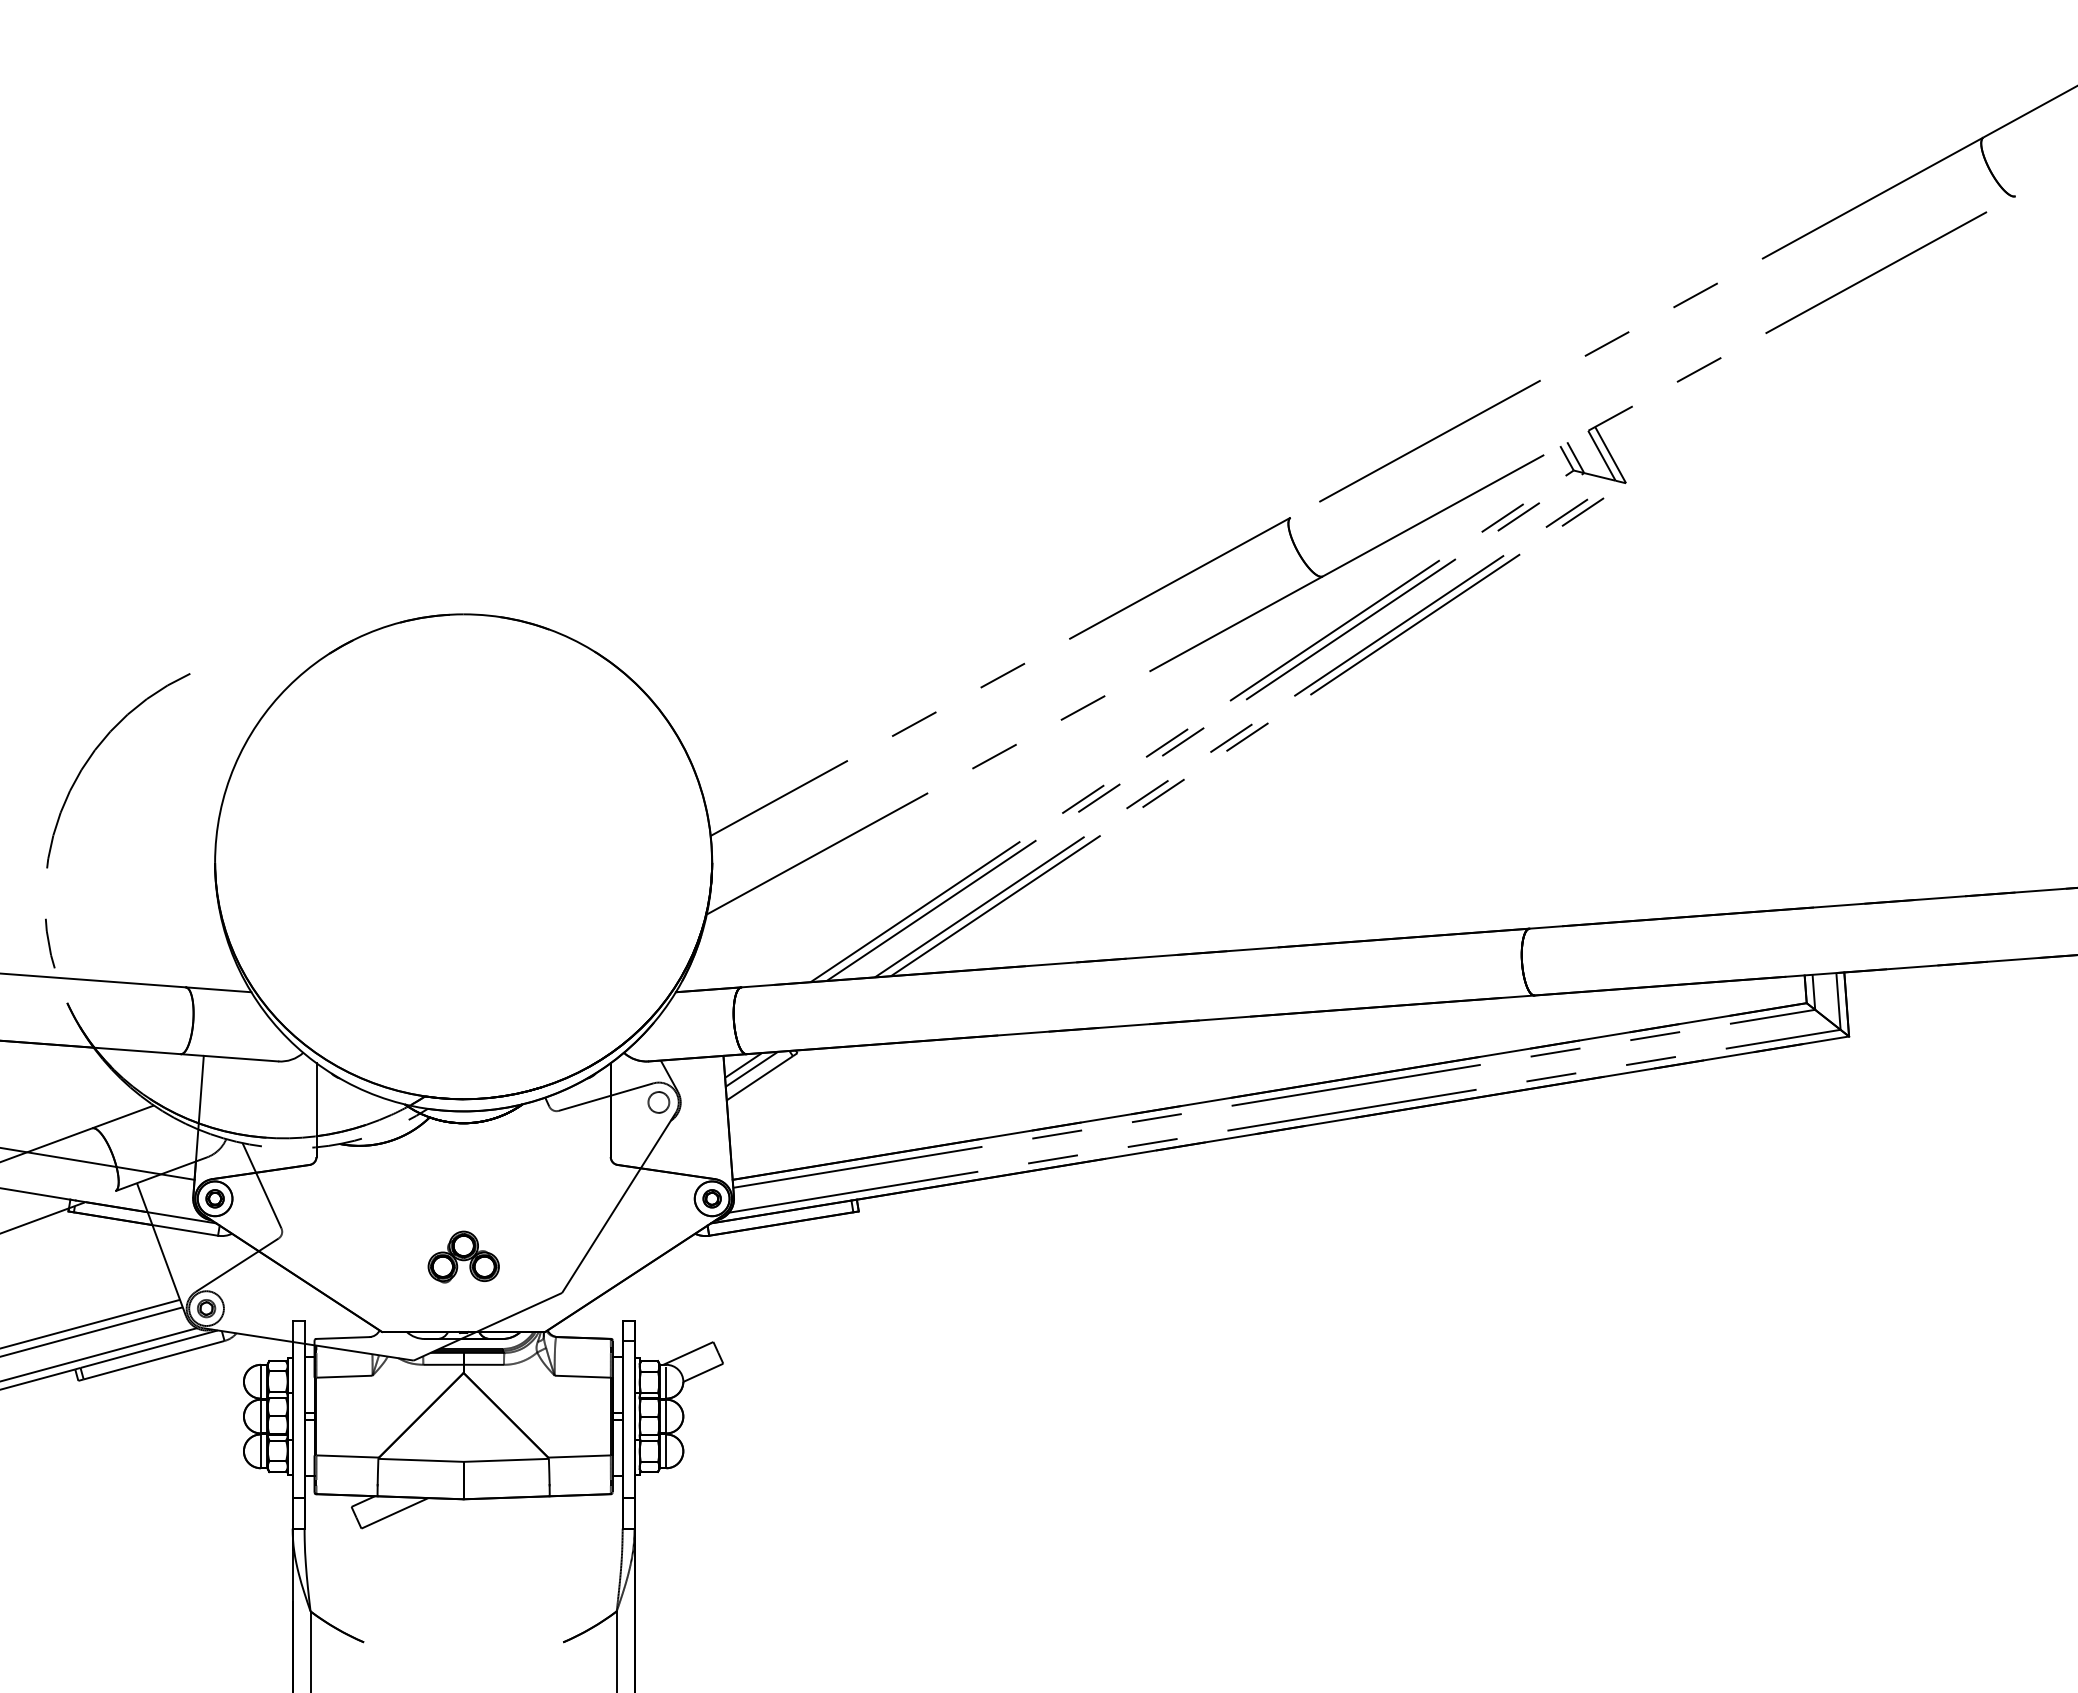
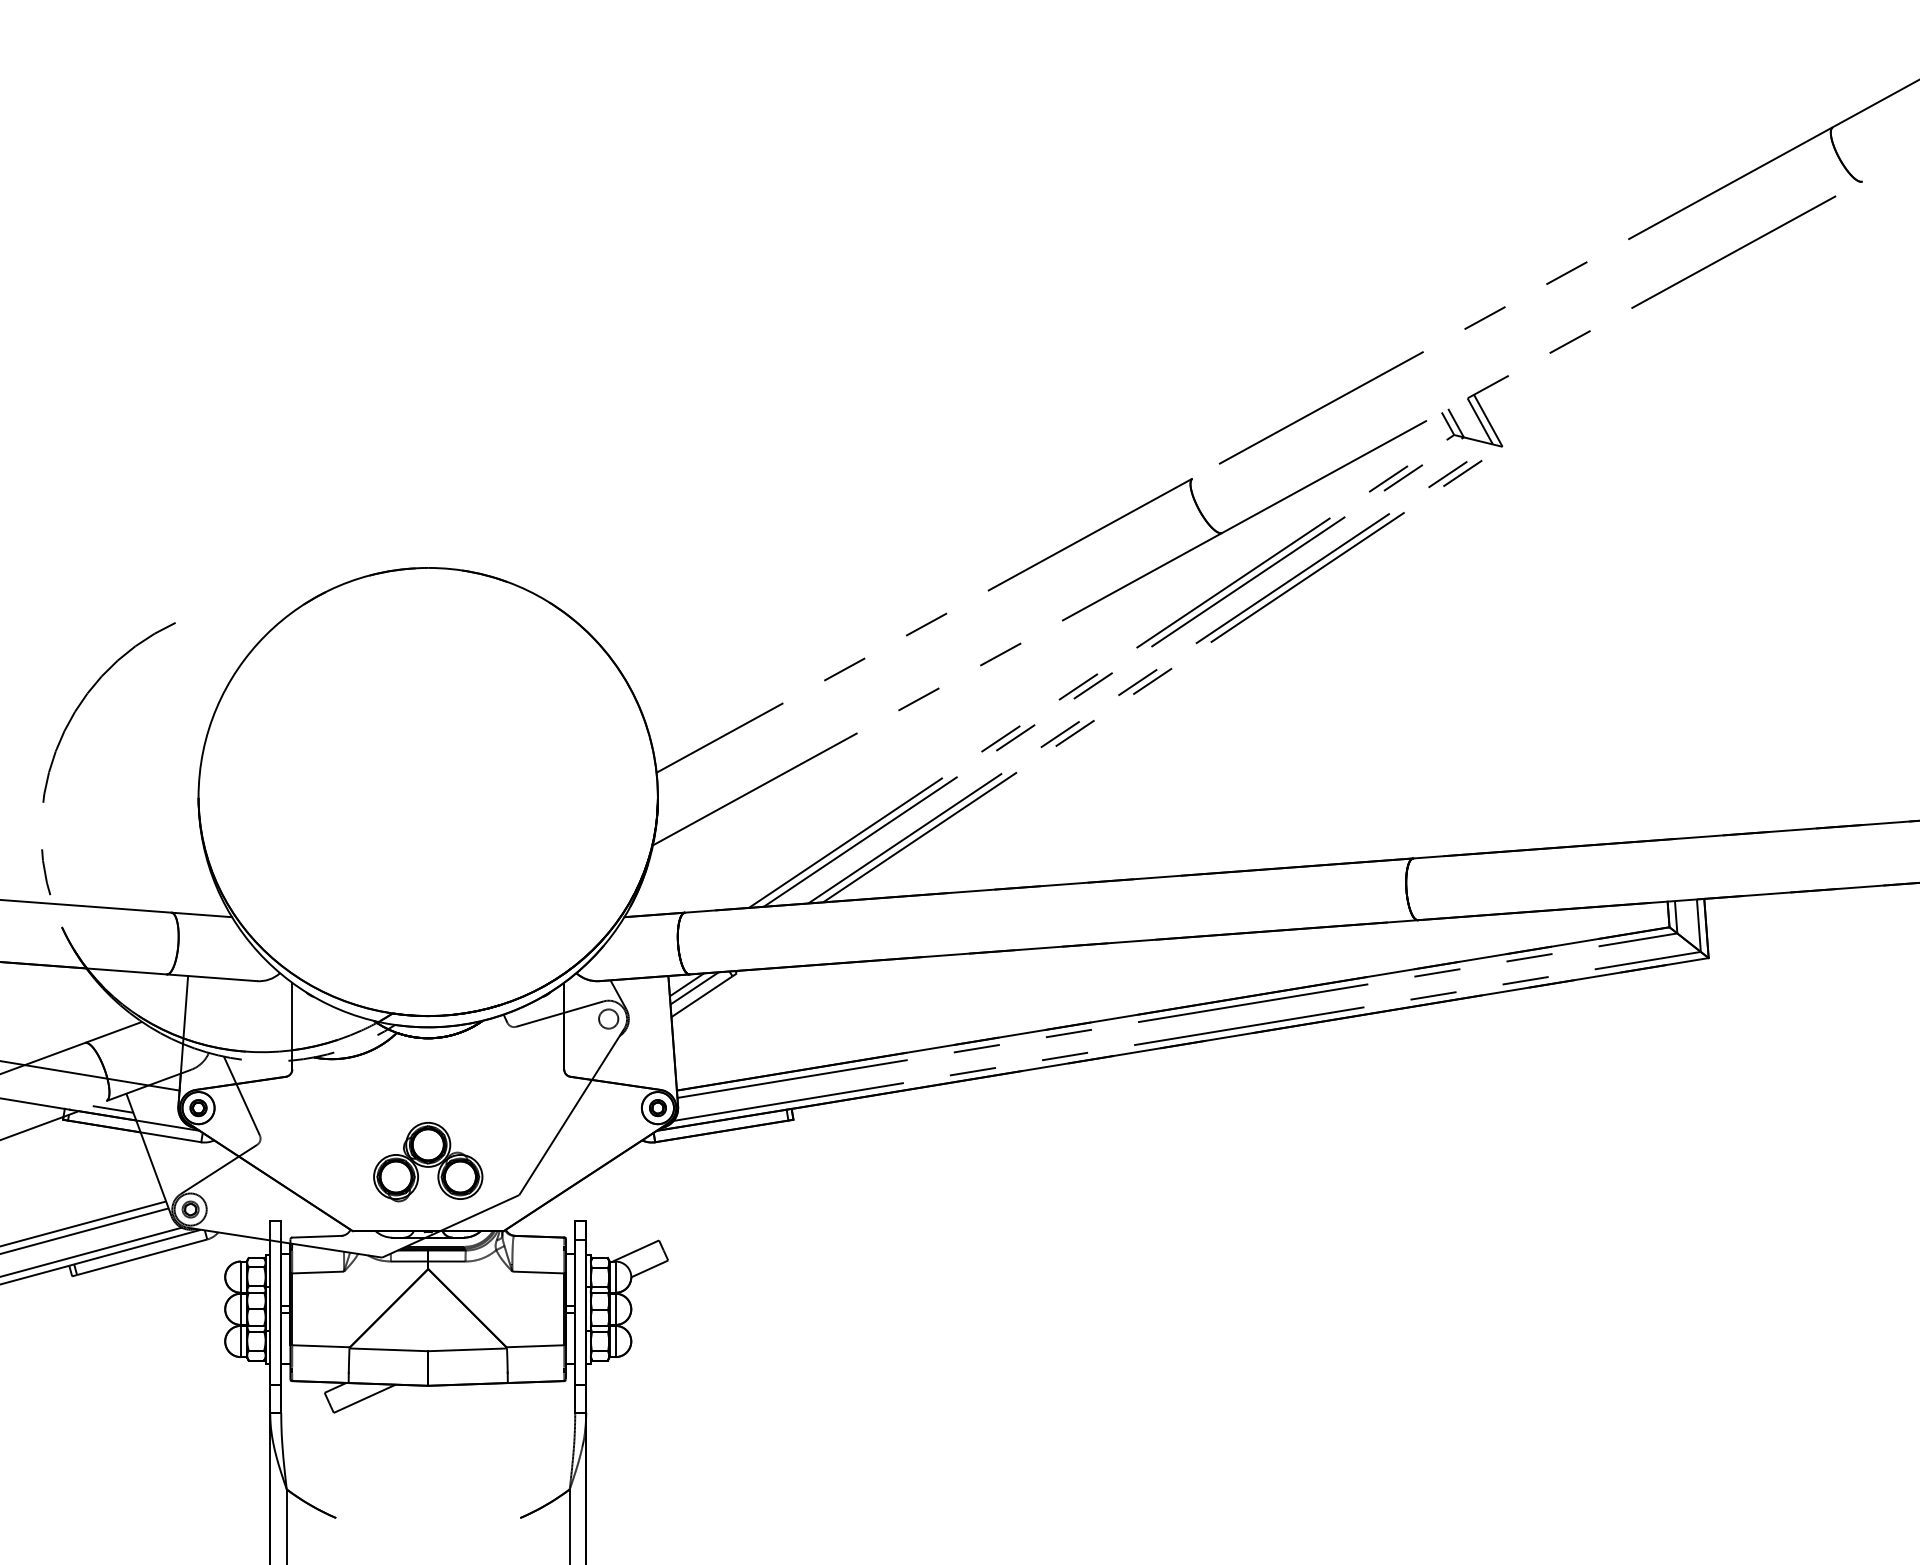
line: (122, 1199) -> (112, 1108), added
part: (463, 1256) -> (428, 1161), size x1.67

